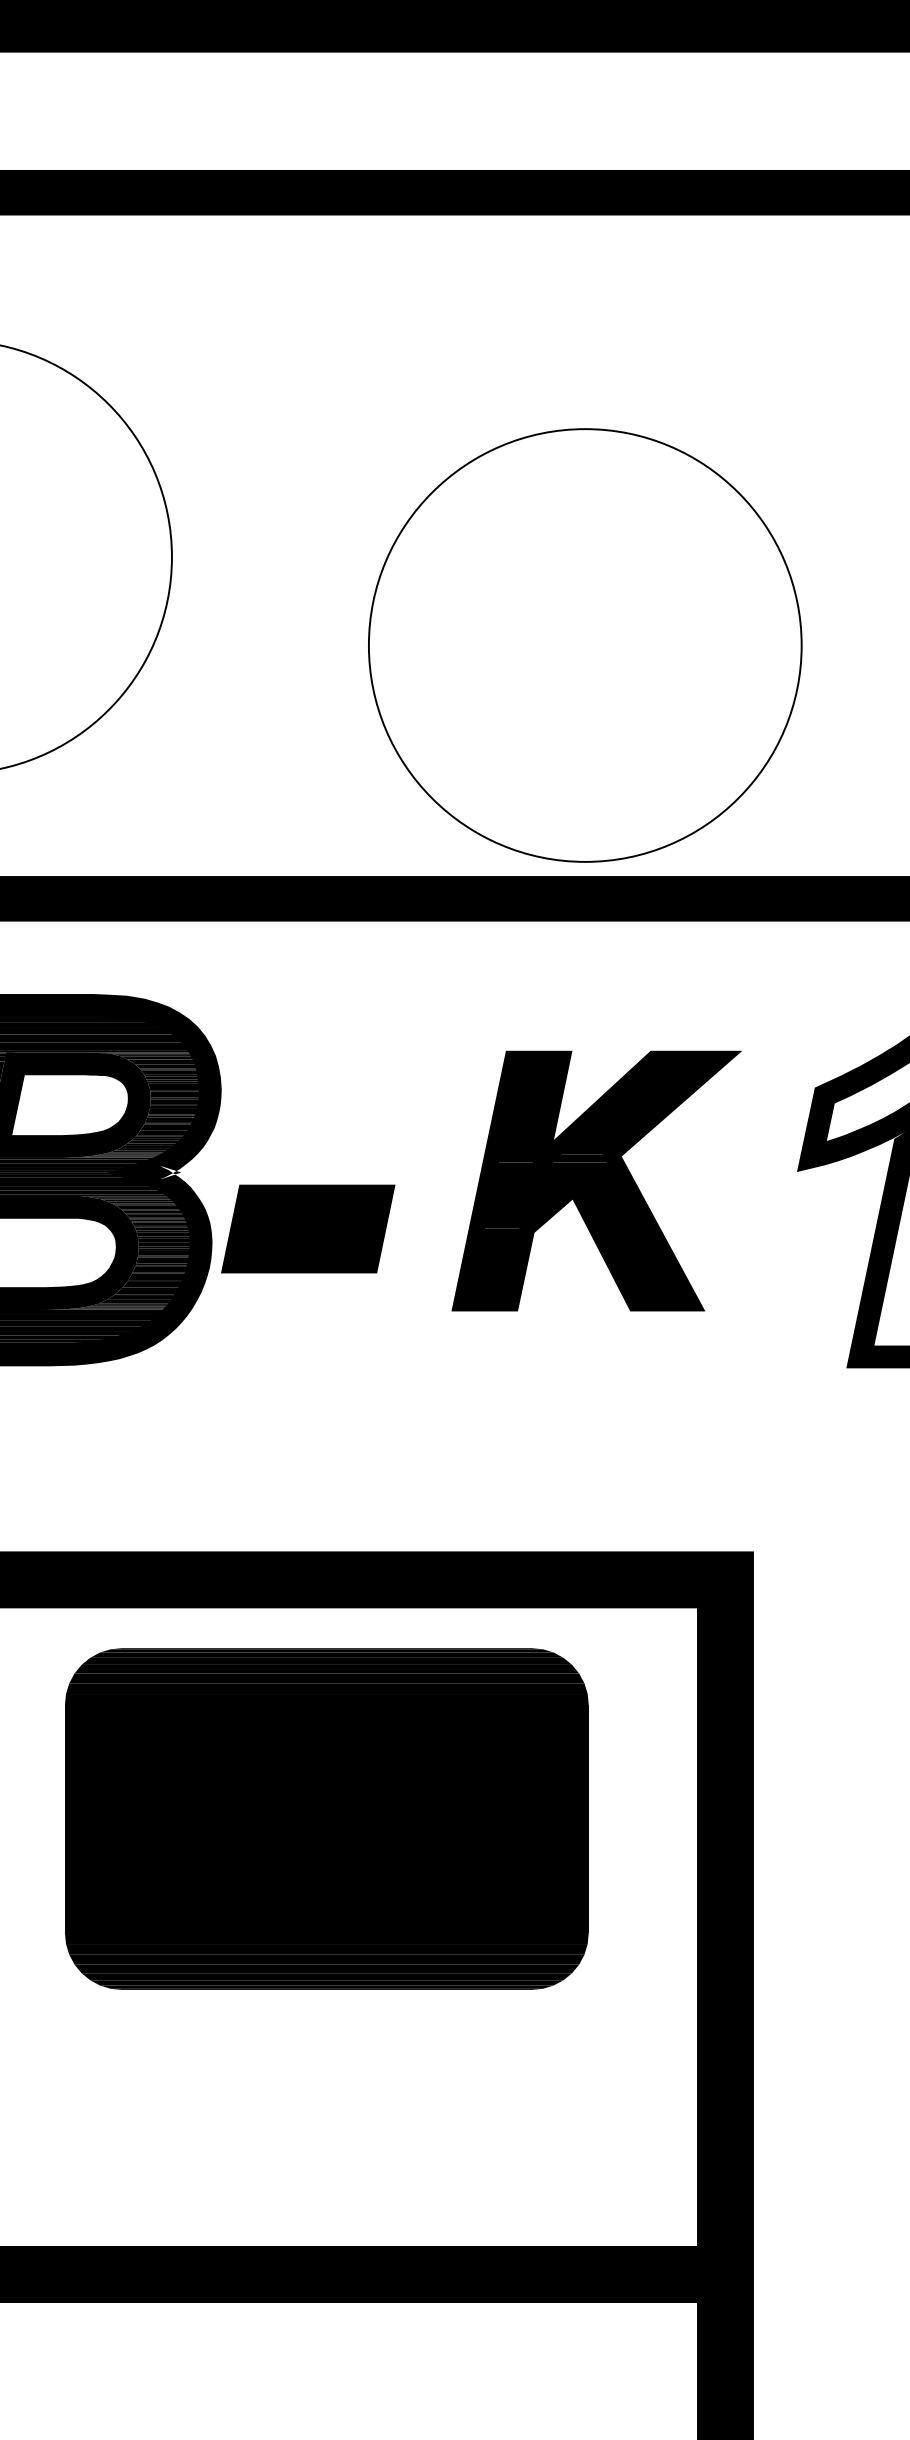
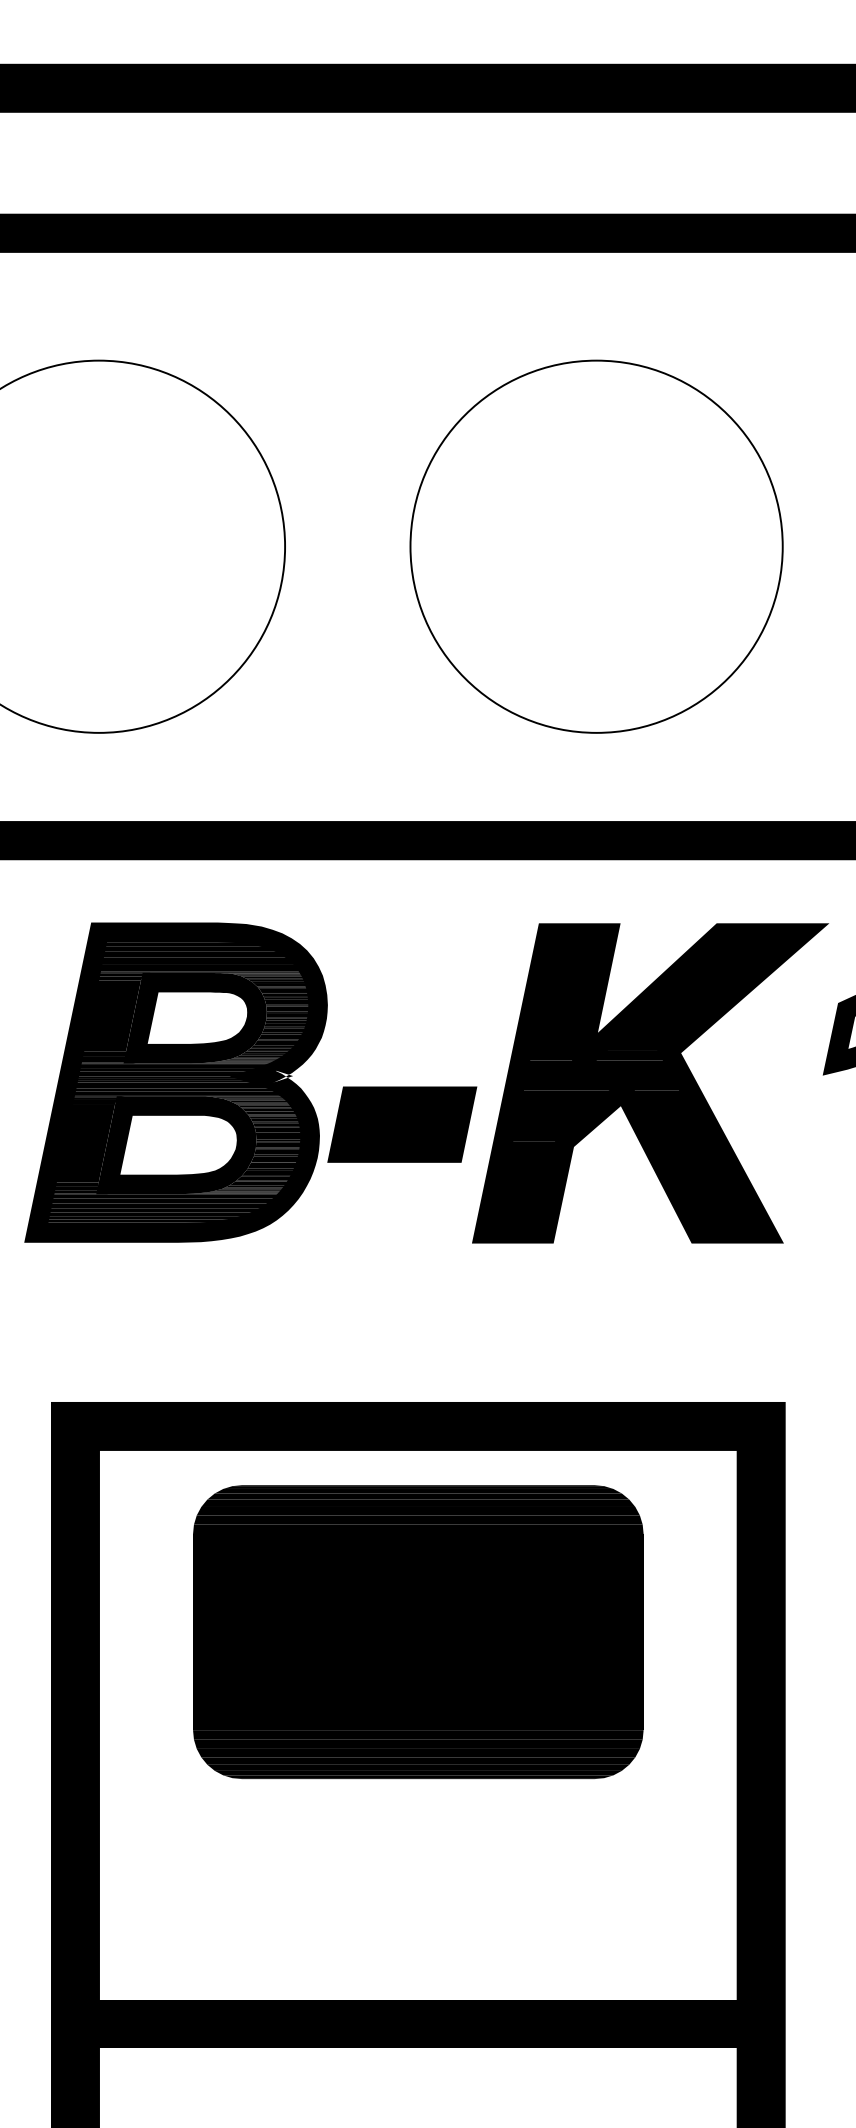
part: (585, 645) -> (596, 546), moved
part: (596, 1181) -> (650, 1083), size x1.43

